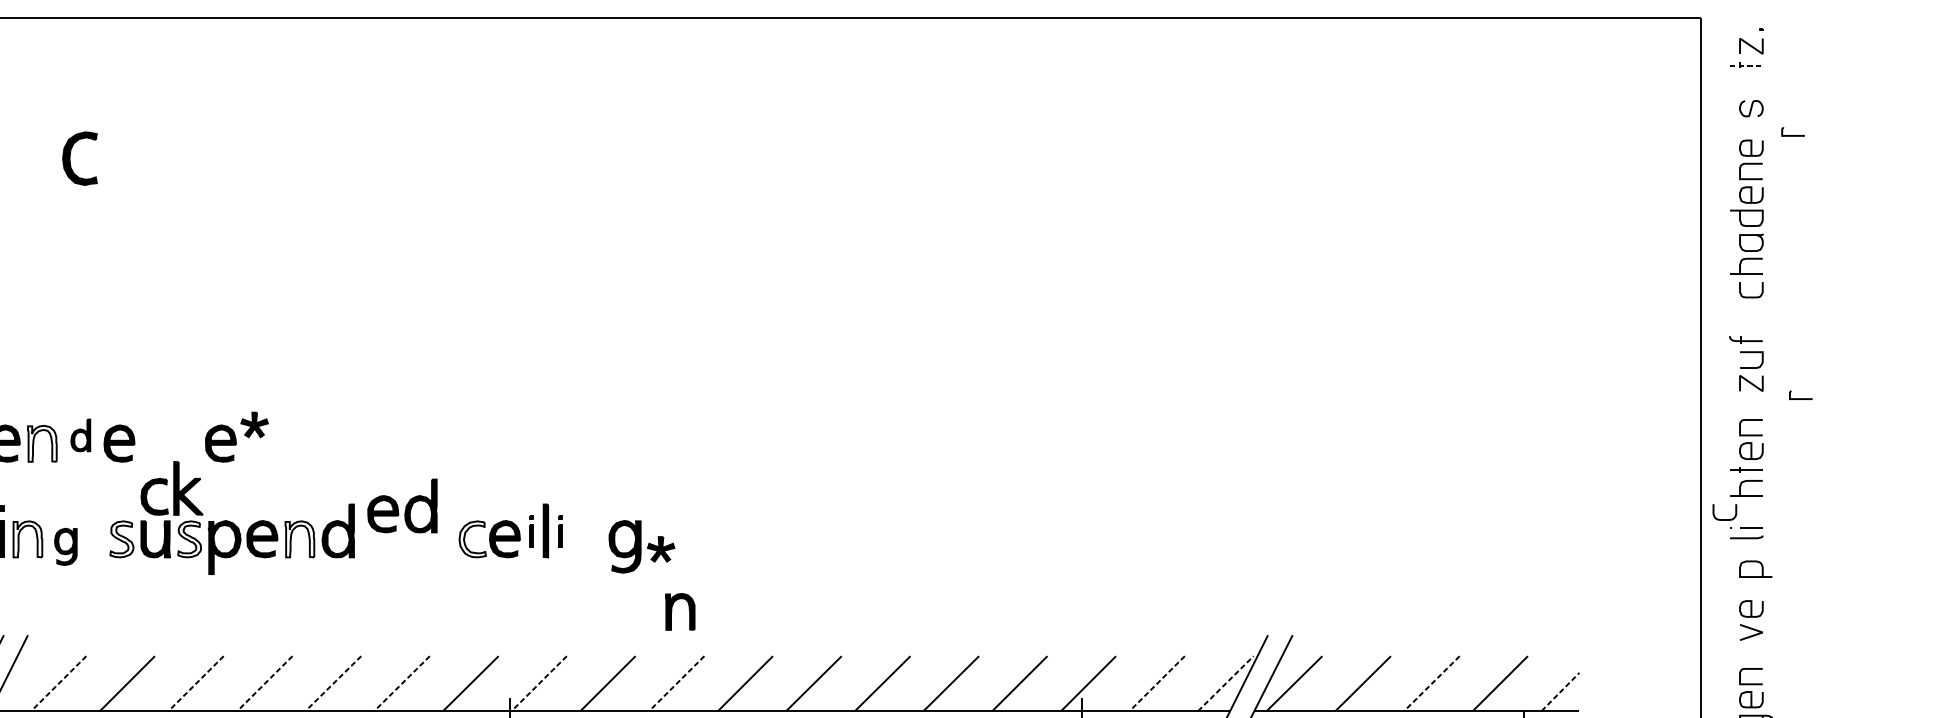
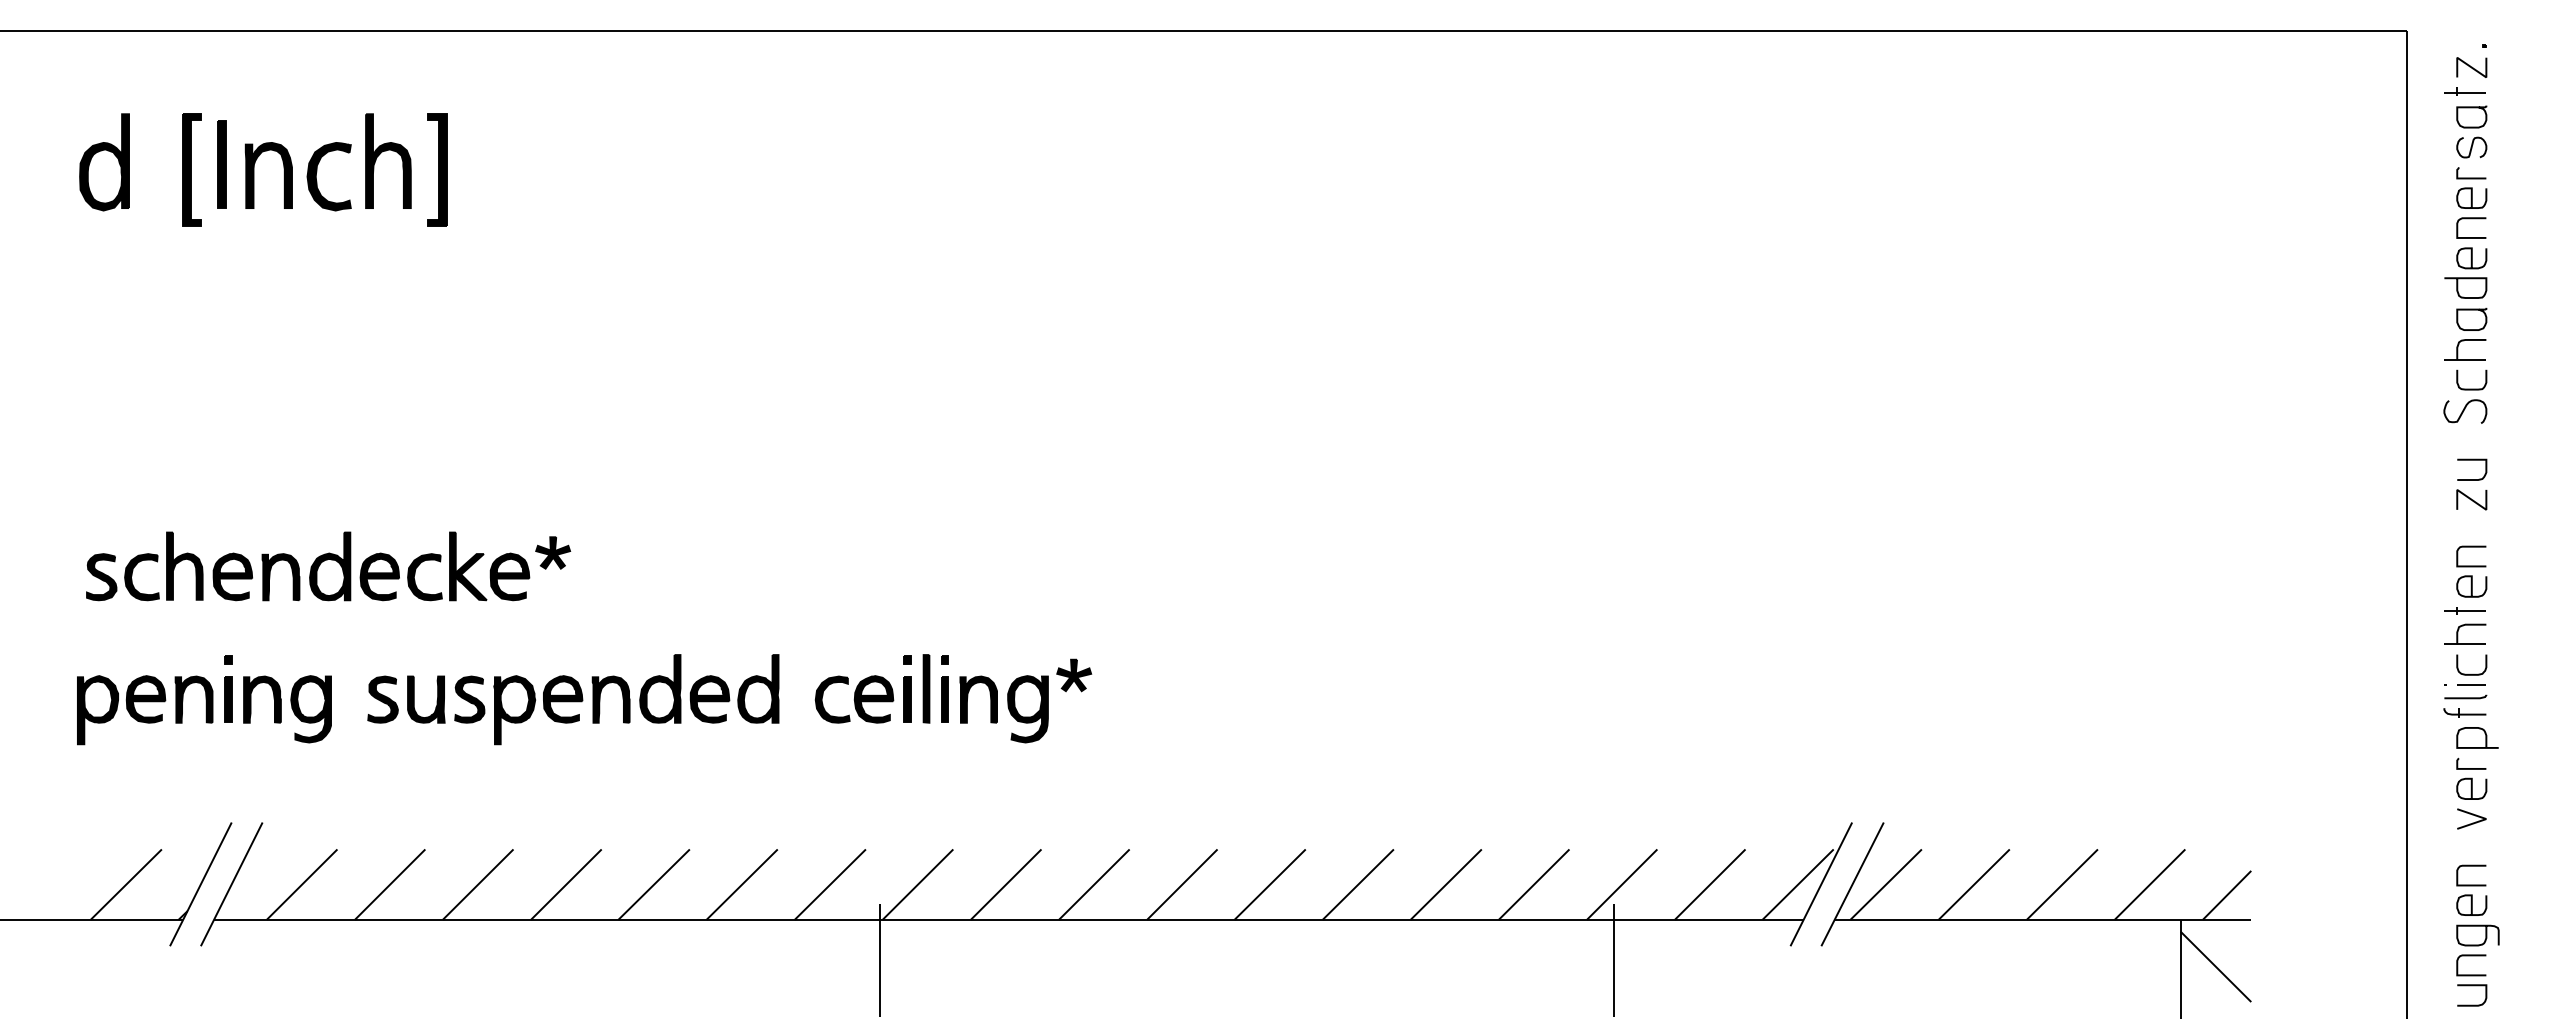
line: (1746, 65) -> (2465, 92), dashed -> solid
curve: (1751, 78) -> (2471, 108), added
part: (124, 111) -> (386, 151), added
part: (164, 125) -> (437, 169), added
part: (21, 130) -> (254, 175), added
line: (1793, 135) -> (2471, 177), moved
part: (70, 155) -> (317, 172), moved
curve: (1745, 314) -> (2464, 411), added
part: (1745, 339) -> (2464, 712), moved
line: (1801, 398) -> (2471, 768), moved
part: (80, 435) -> (330, 566), size x1.67
fill: (41, 444) -> (280, 577), added
part: (172, 488) -> (447, 566), moved
part: (402, 505) -> (734, 688), moved
curve: (1724, 519) -> (2471, 674), moved
part: (531, 530) -> (907, 688), size x1.67
part: (559, 530) -> (944, 688), size x1.67
fill: (27, 539) -> (262, 699), added
fill: (121, 539) -> (382, 699), added
fill: (189, 539) -> (469, 699), added
fill: (299, 539) -> (610, 699), added
fill: (472, 539) -> (832, 699), added
part: (65, 547) -> (310, 709), size x1.43
part: (661, 549) -> (1074, 675), moved
part: (672, 610) -> (968, 697), moved
line: (59, 683) -> (302, 884), dashed -> solid
line: (196, 683) -> (478, 884), dashed -> solid
line: (265, 683) -> (566, 884), dashed -> solid
line: (332, 683) -> (653, 884), dashed -> solid
line: (401, 683) -> (741, 884), dashed -> solid
line: (539, 683) -> (918, 884), dashed -> solid
line: (676, 683) -> (1094, 884), dashed -> solid
line: (1157, 683) -> (1710, 884), dashed -> solid
line: (1226, 683) -> (1798, 884), dashed -> solid
line: (1432, 683) -> (2062, 884), dashed -> solid
line: (1560, 692) -> (2227, 895), dashed -> solid

